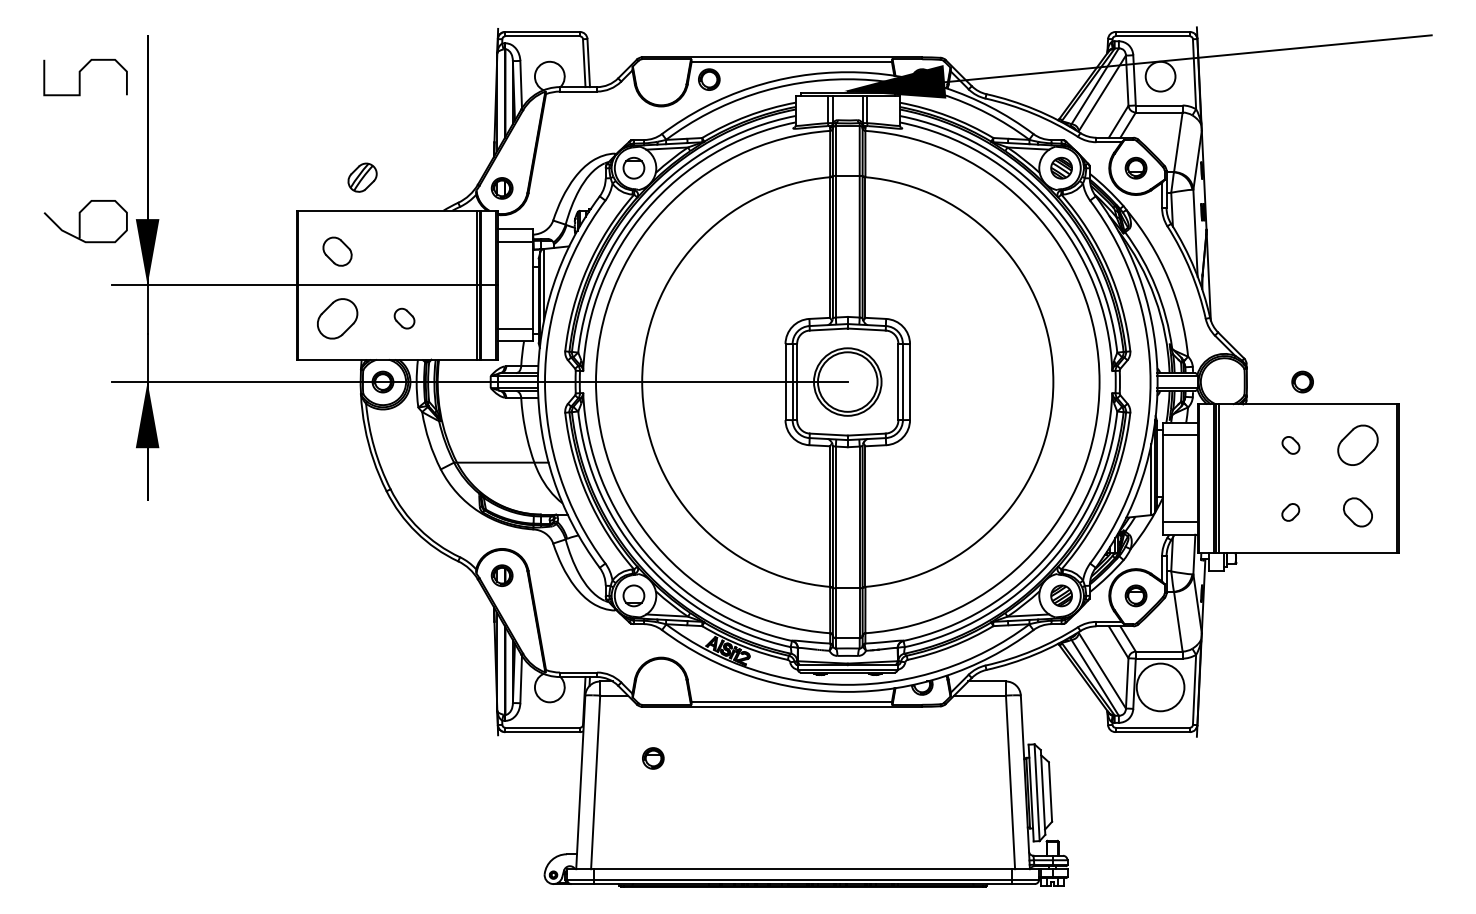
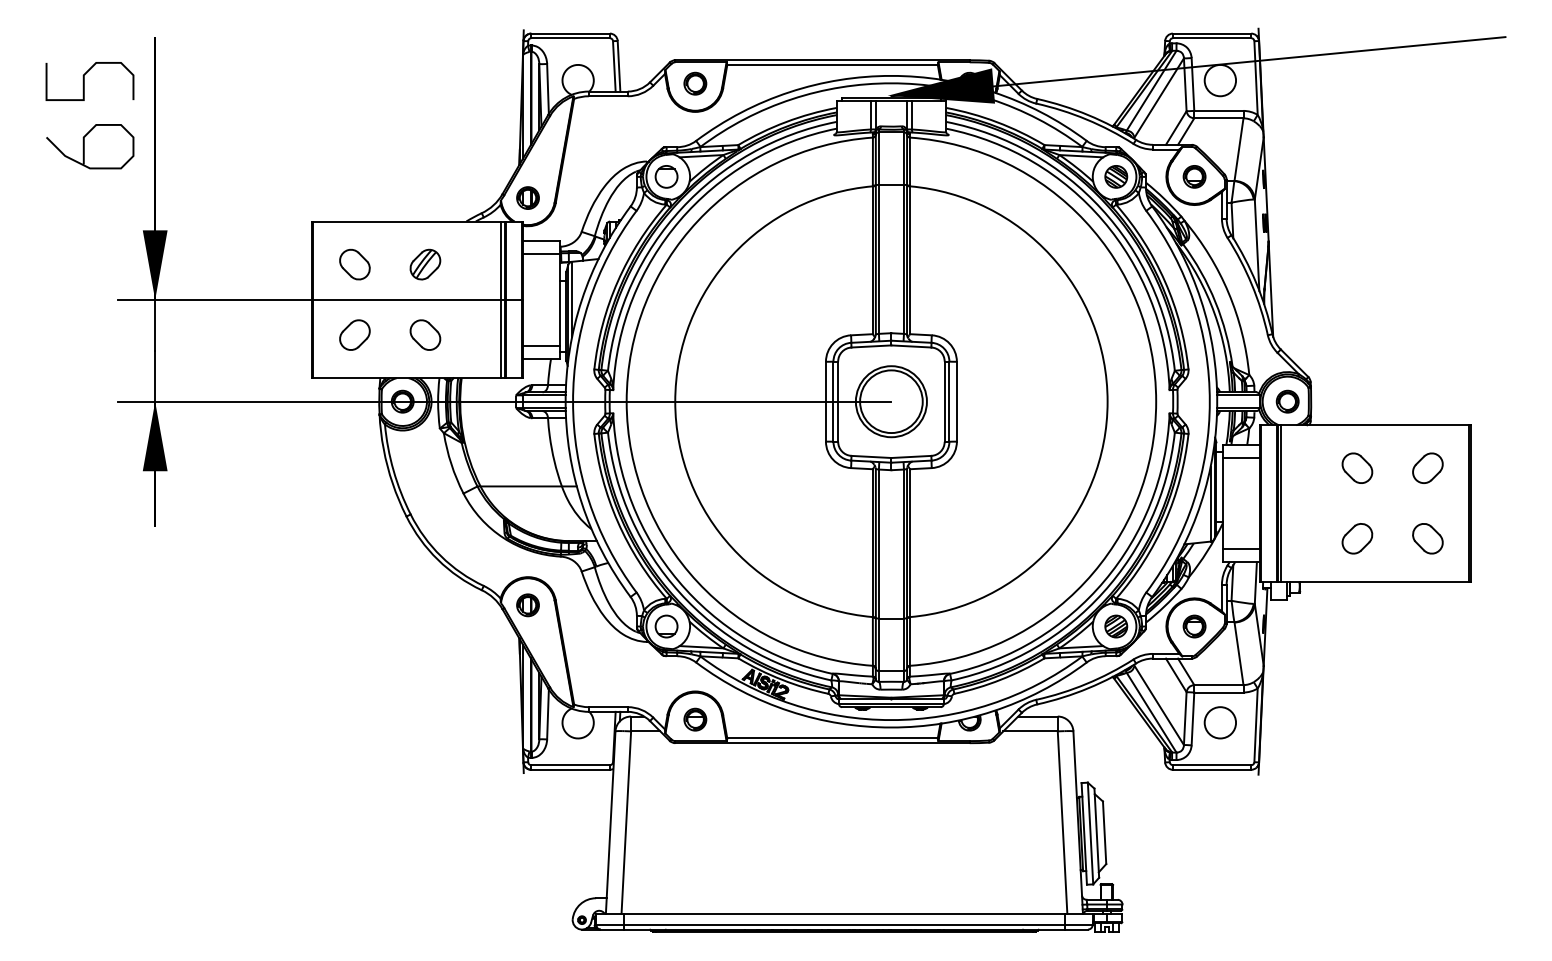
part: (709, 79) -> (695, 83), moved
part: (362, 177) -> (425, 264), moved
curve: (80, 221) -> (84, 146), moved
part: (337, 318) -> (354, 334), size x0.71
part: (404, 318) -> (425, 334), size x1.43
part: (1302, 381) -> (1287, 401), moved
part: (1290, 445) -> (1356, 468), size x1.67
part: (1357, 445) -> (1427, 468), size x0.71
part: (1290, 512) -> (1356, 538), size x1.67
circle: (1160, 687) -> (1220, 722), size x0.62
part: (653, 758) -> (695, 719), moved

